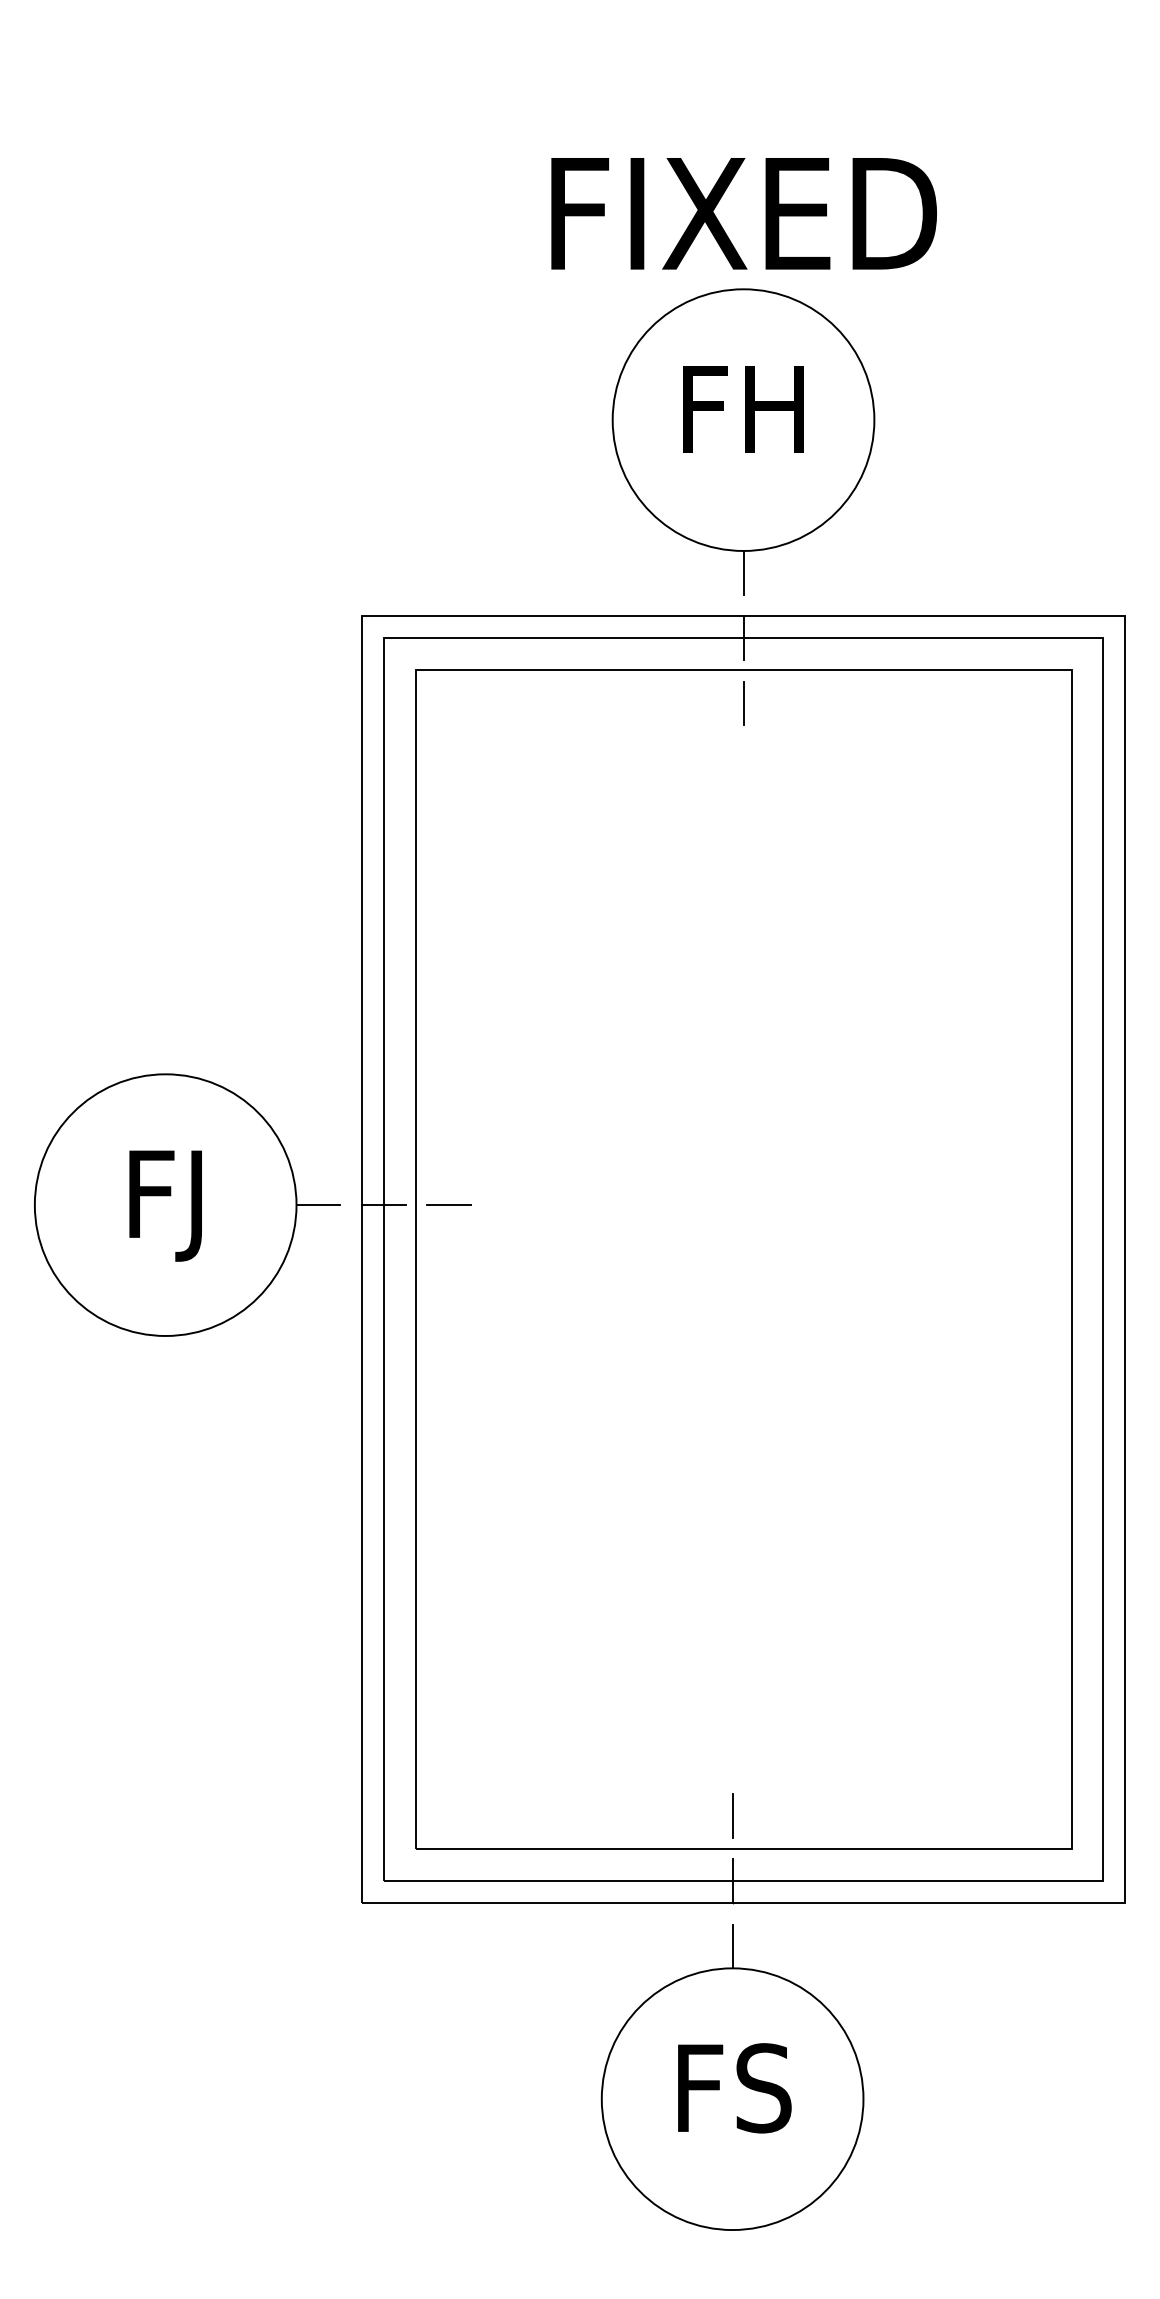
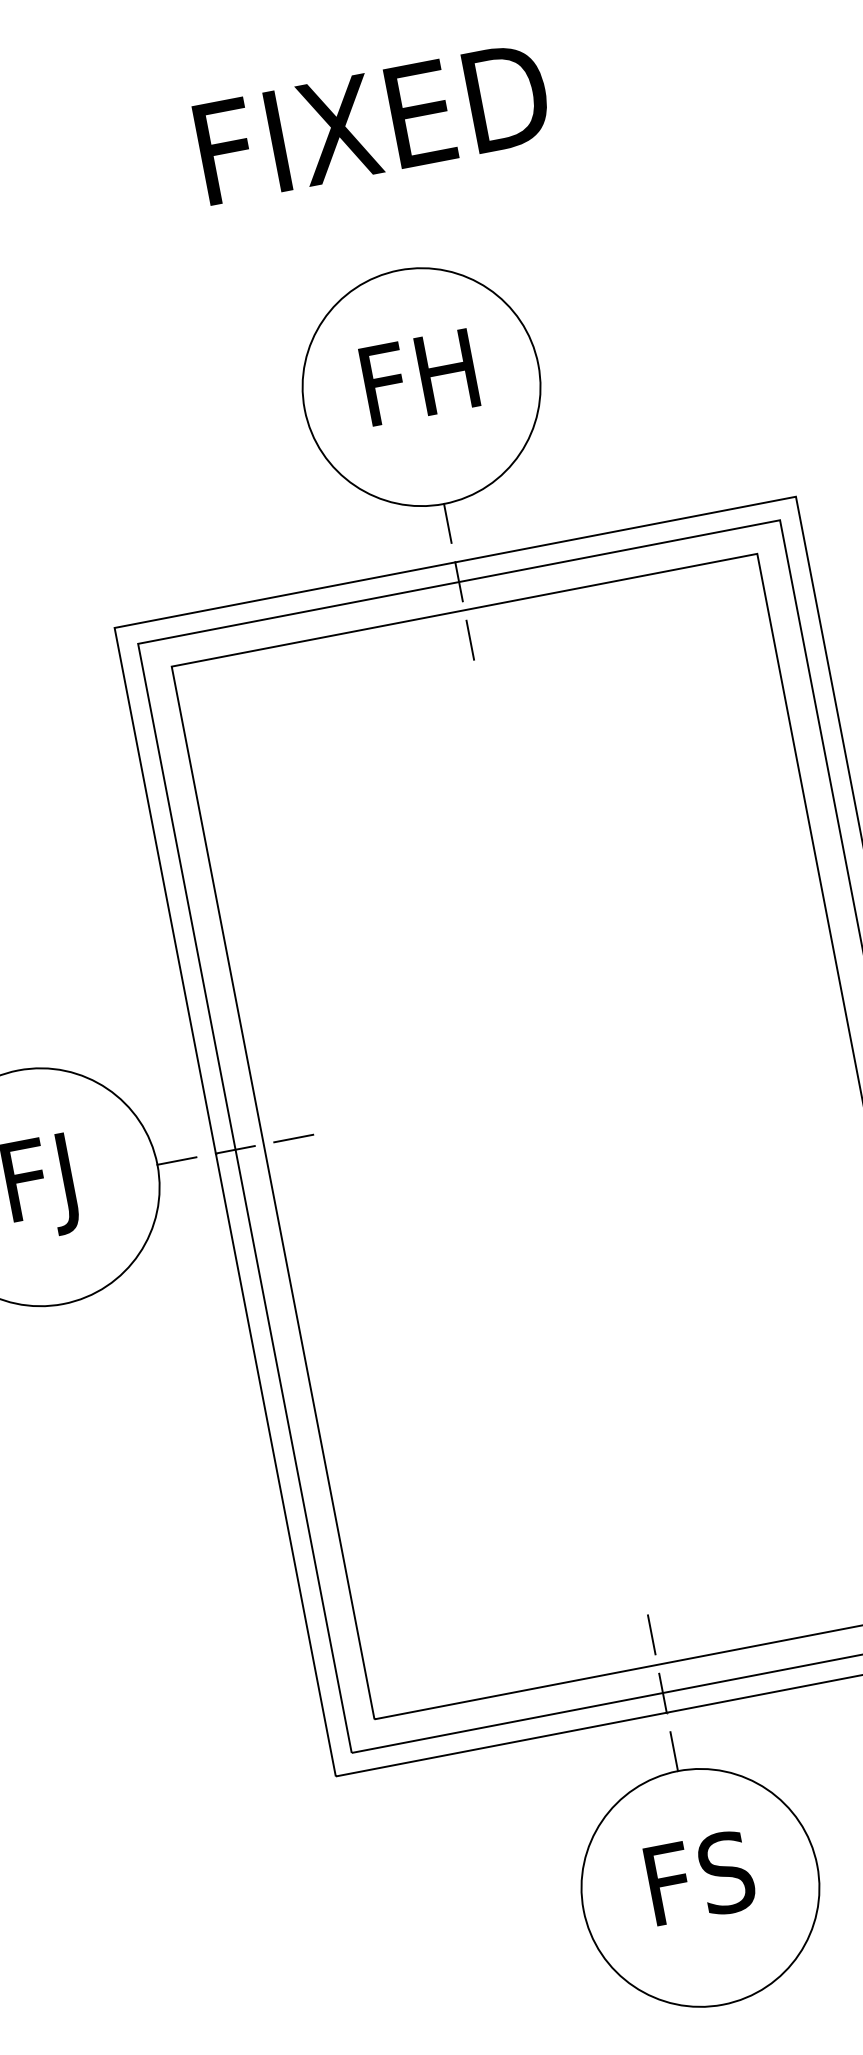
text: (743, 213) -> (372, 122), moved

